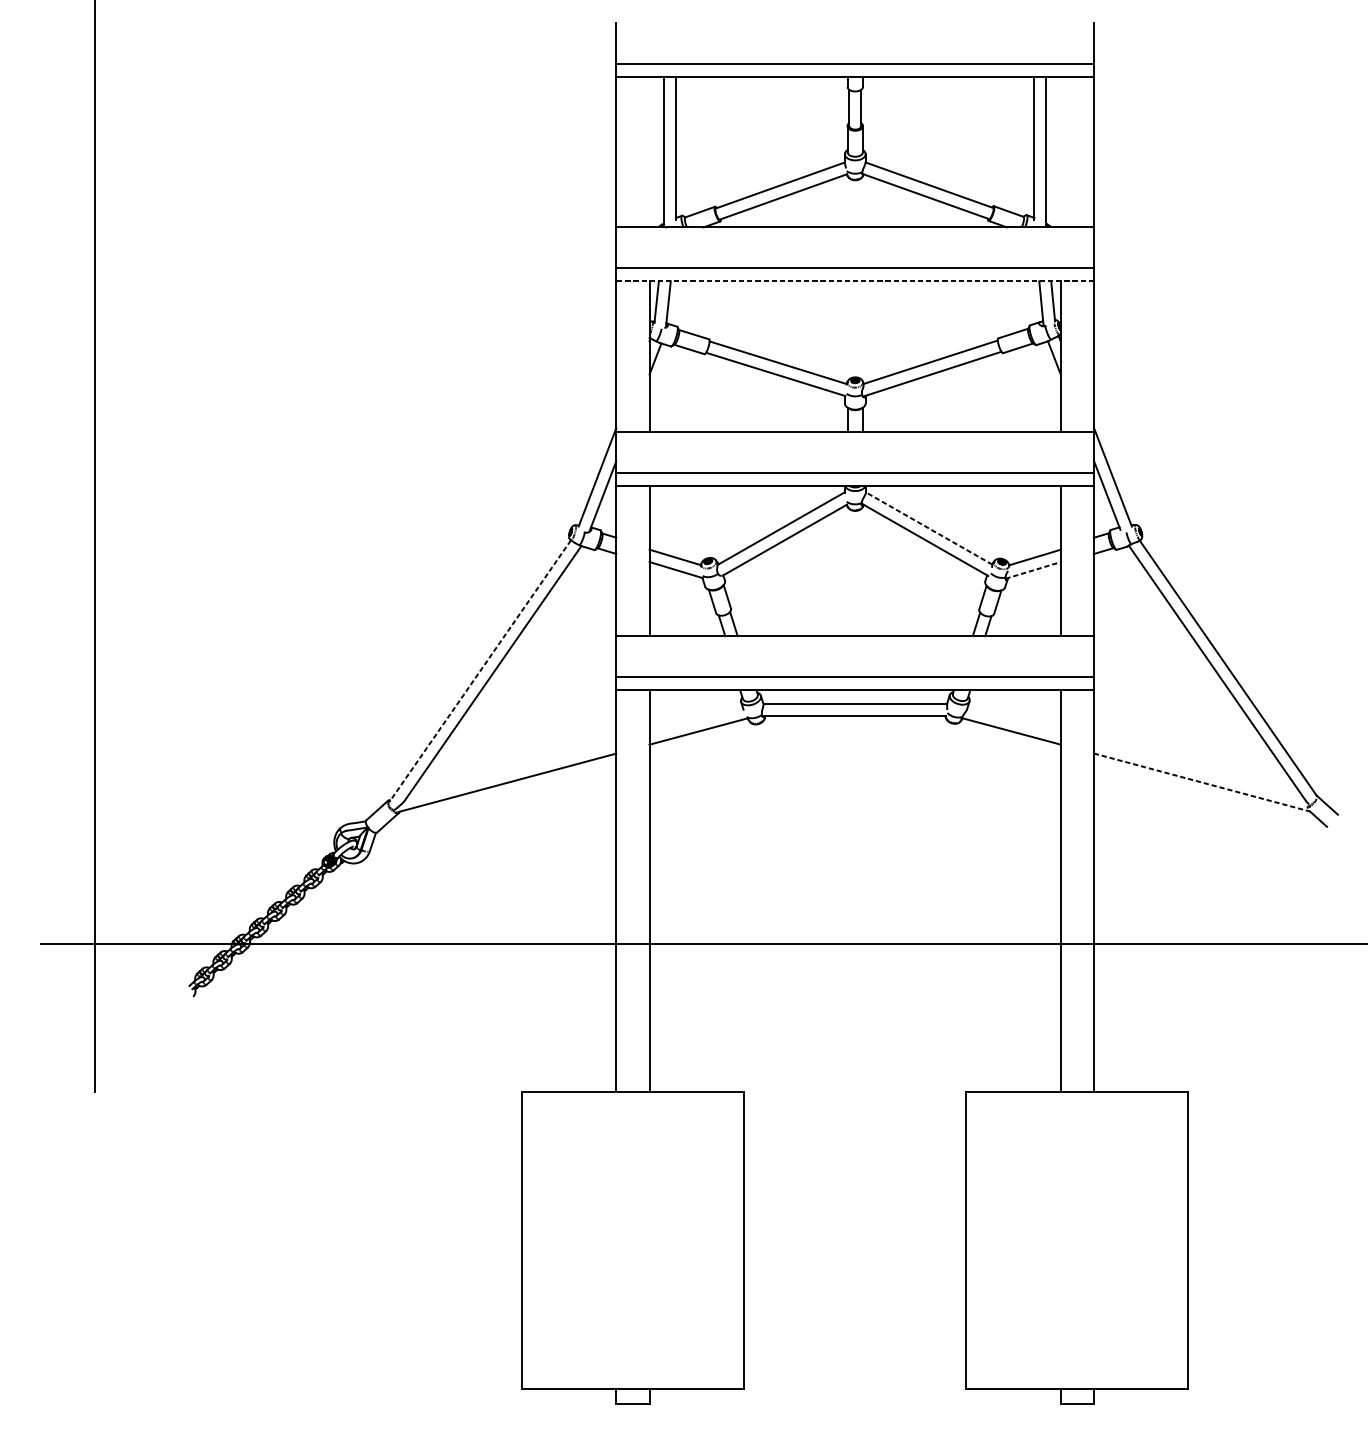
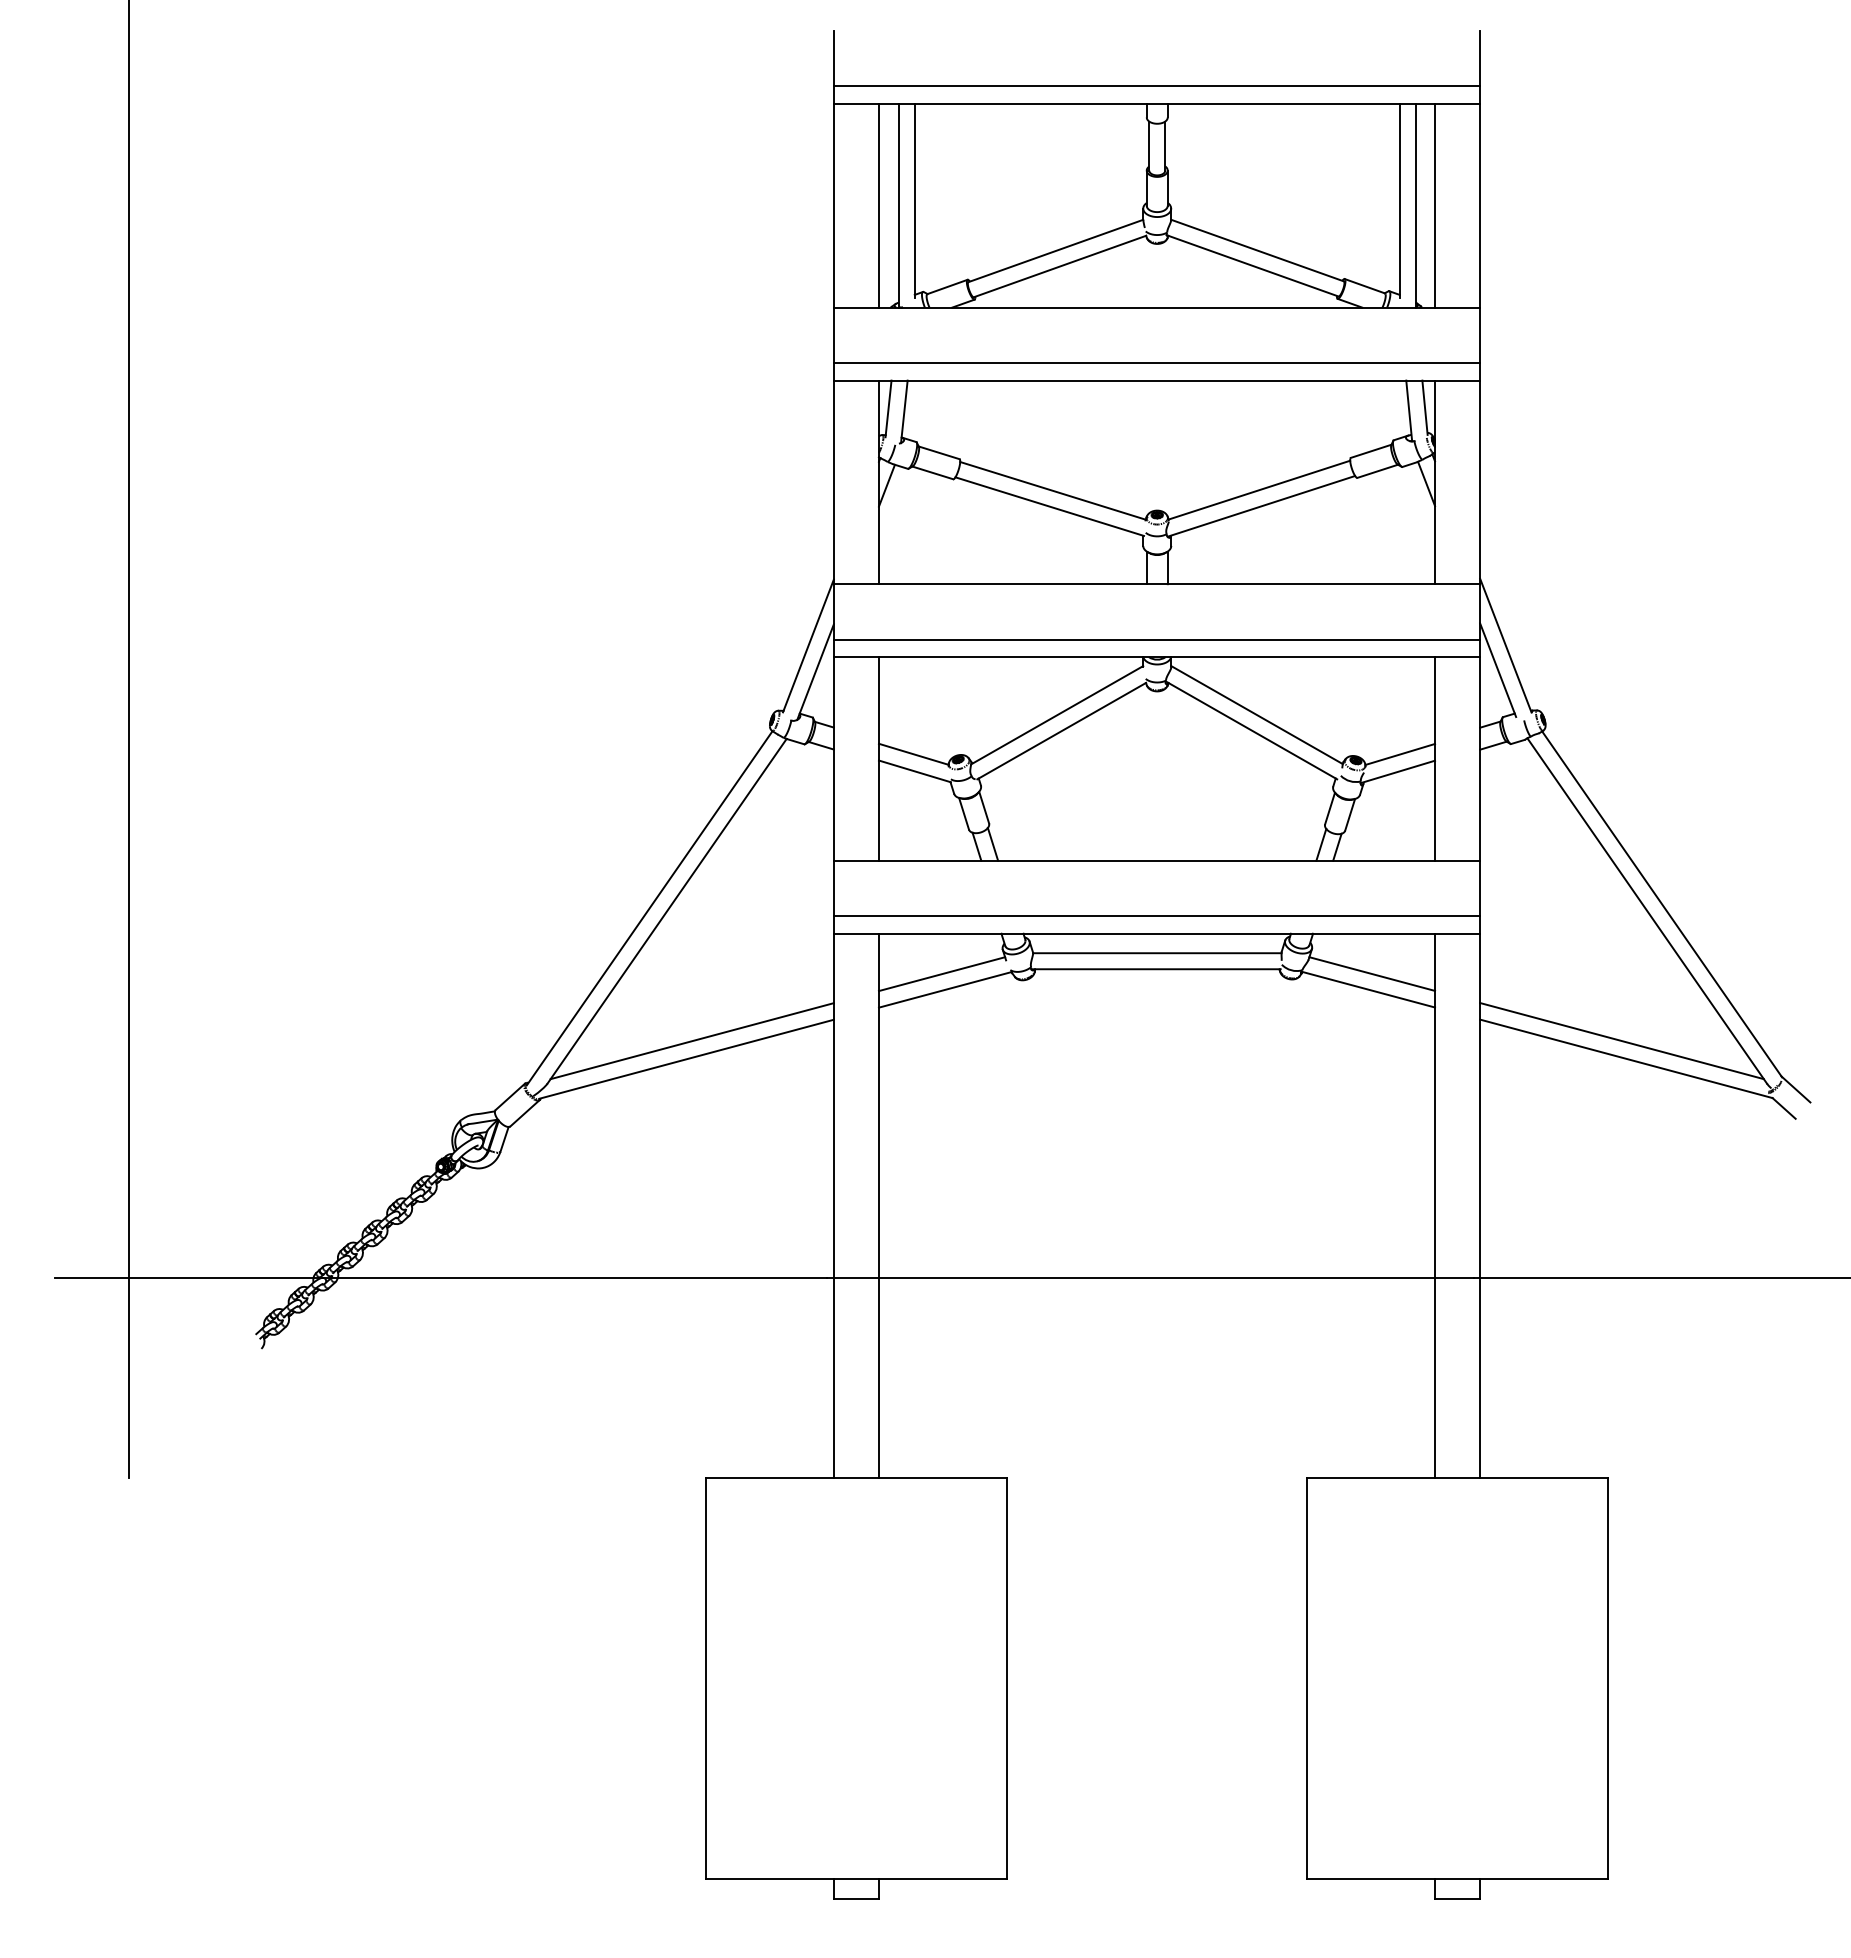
line: (649, 151) -> (878, 205), added
line: (1060, 151) -> (1435, 205), added
line: (854, 281) -> (1156, 380), dashed -> solid
line: (929, 528) -> (1257, 715), dashed -> solid
line: (1032, 570) -> (1397, 771), dashed -> solid
line: (480, 671) -> (649, 908), dashed -> solid
line: (1014, 719) -> (1372, 973), added
line: (695, 720) -> (941, 974), added
line: (511, 769) -> (691, 1041), added
line: (1198, 769) -> (1621, 1041), added
line: (1202, 782) -> (1626, 1058), dashed -> solid

